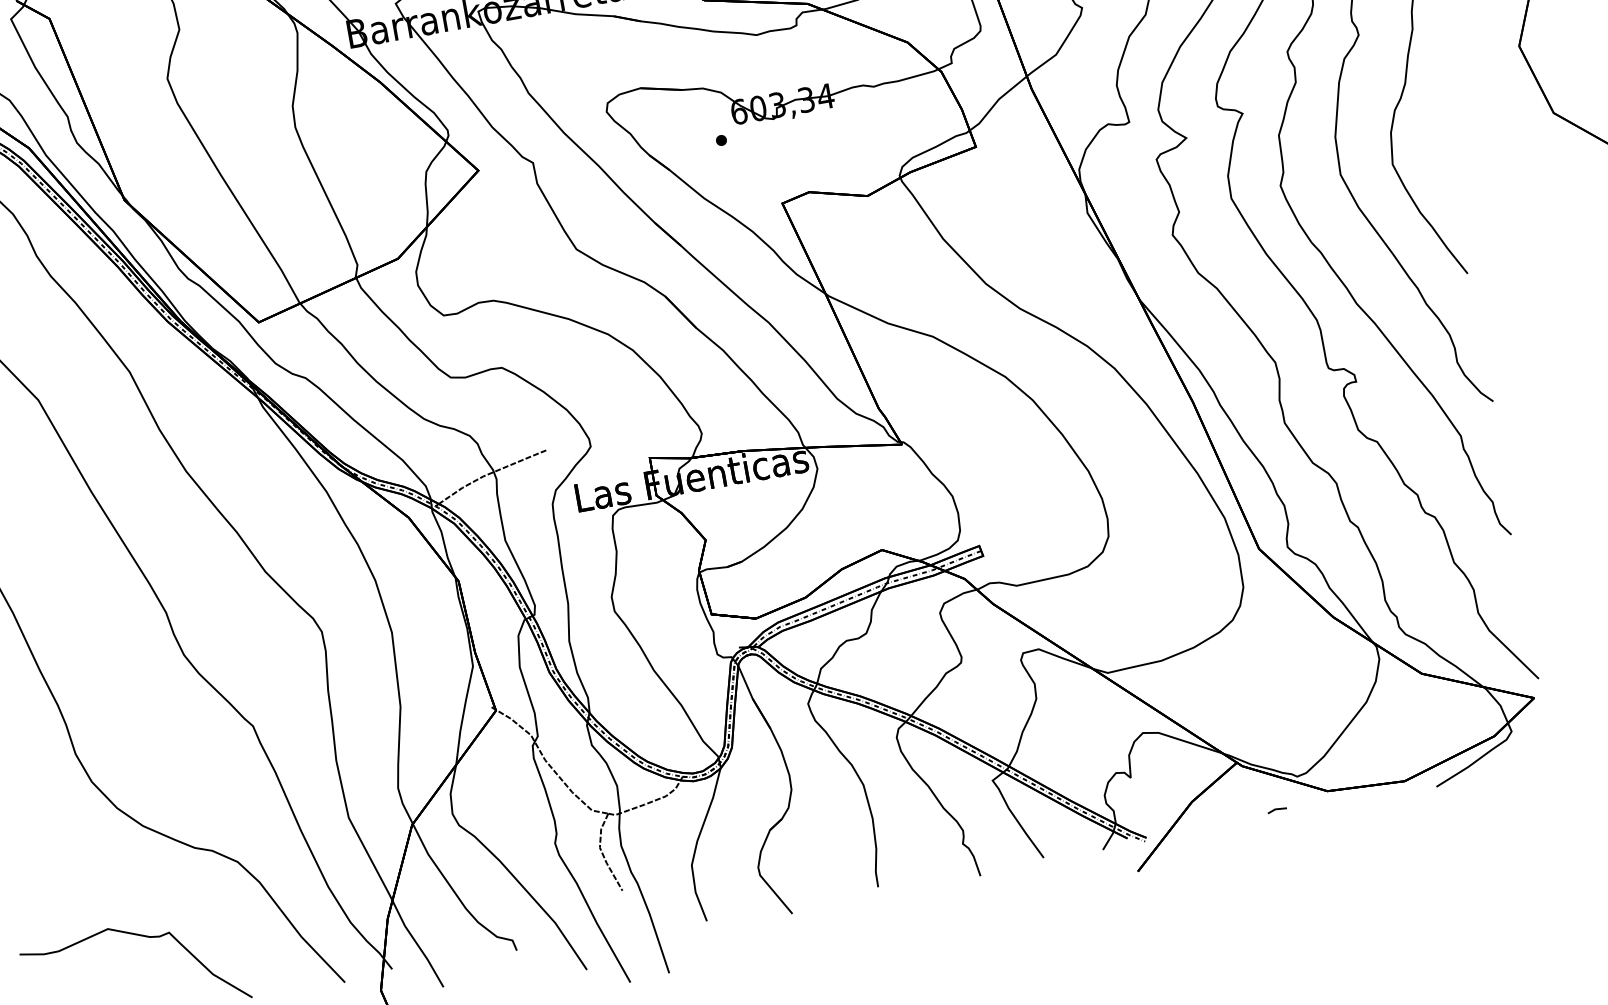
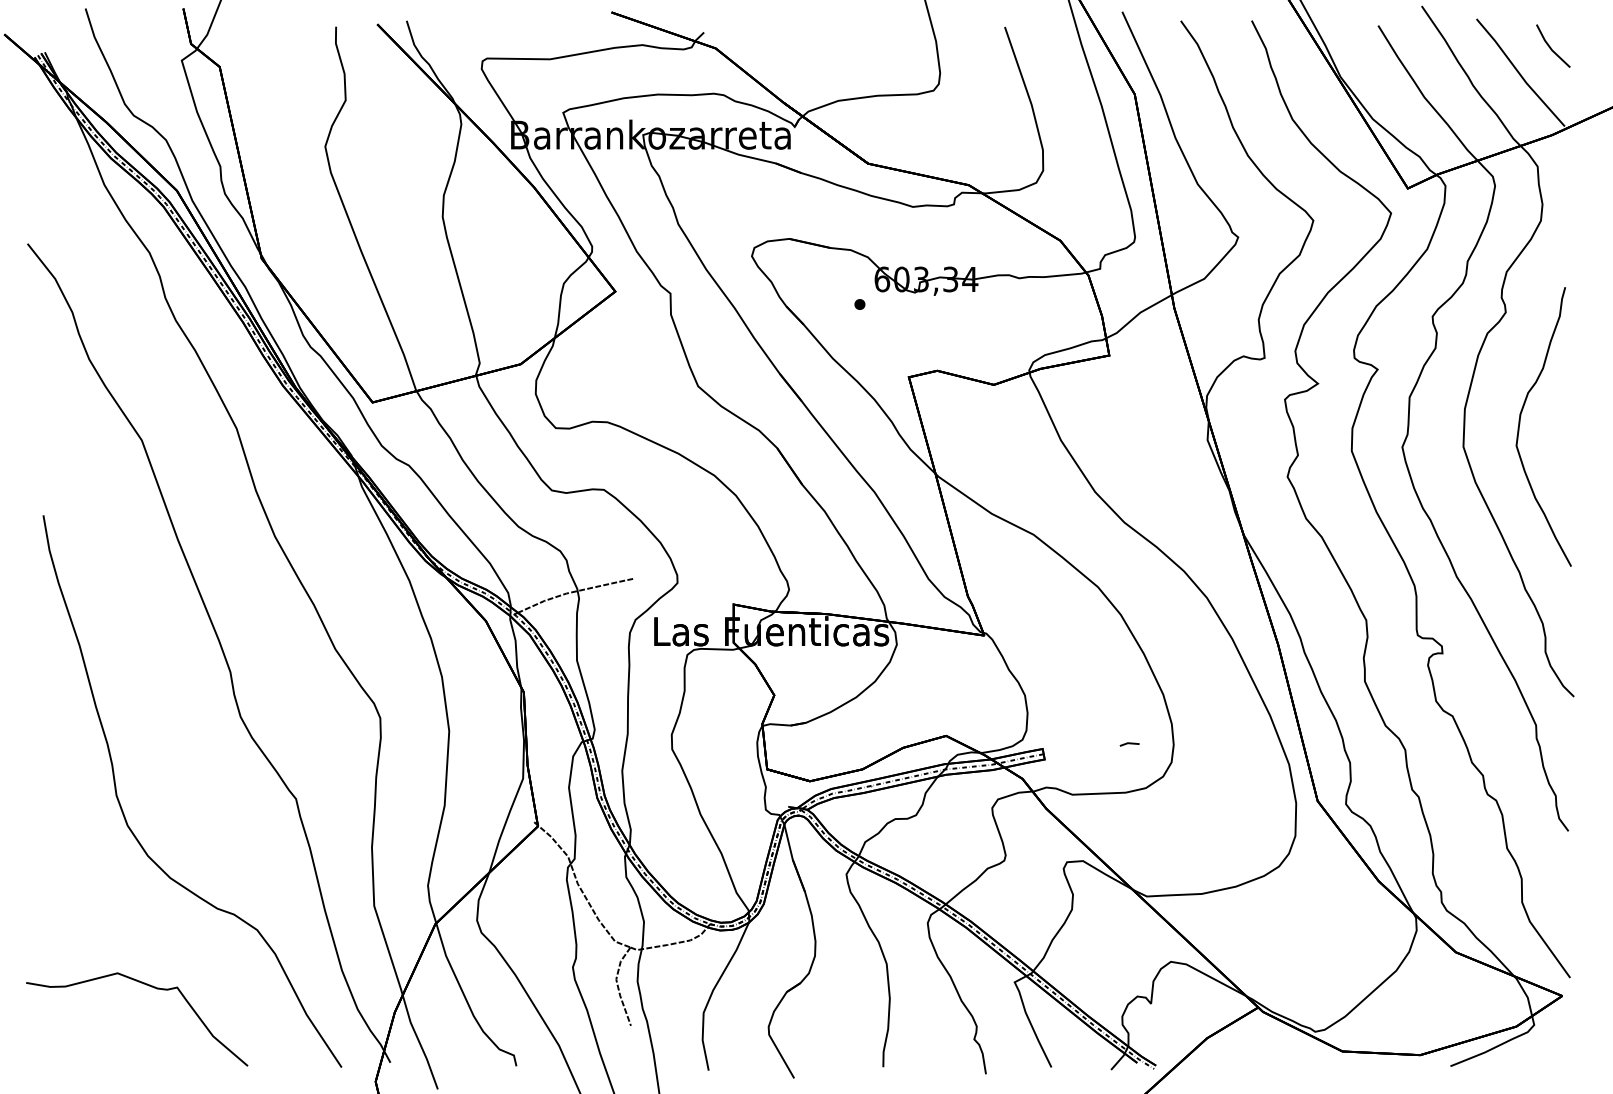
line: (1277, 810) -> (1129, 744), moved

